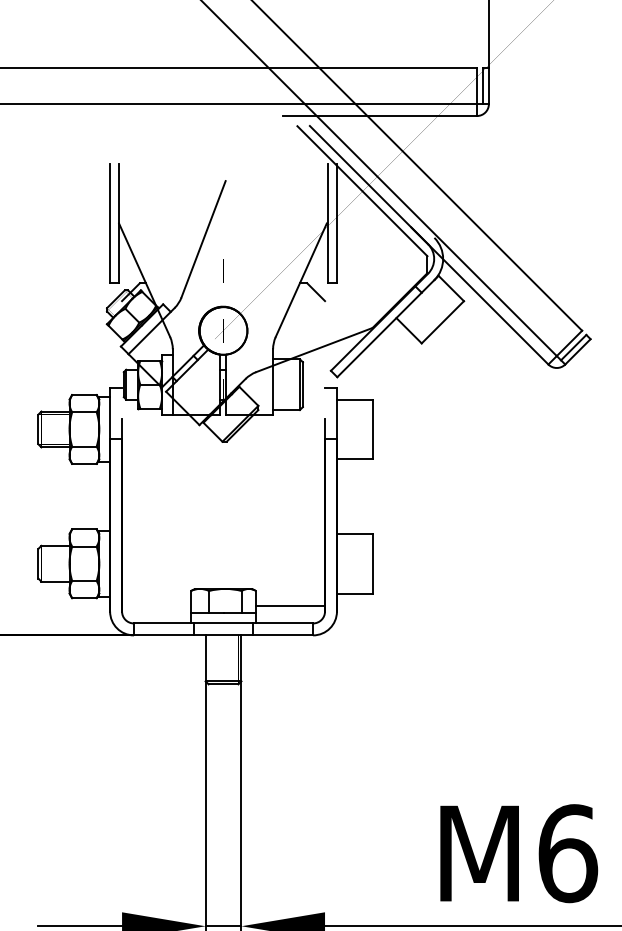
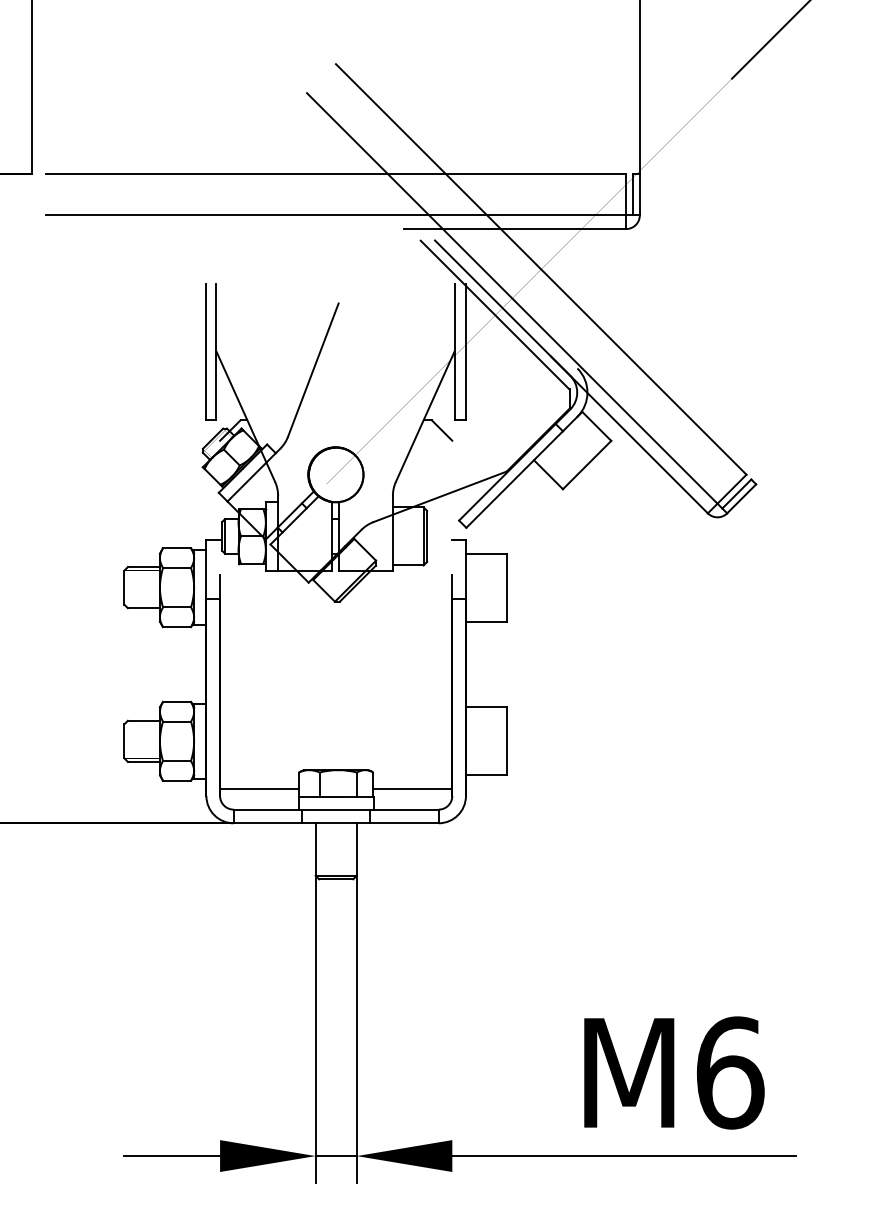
line: (156, 605) -> (259, 789), added

